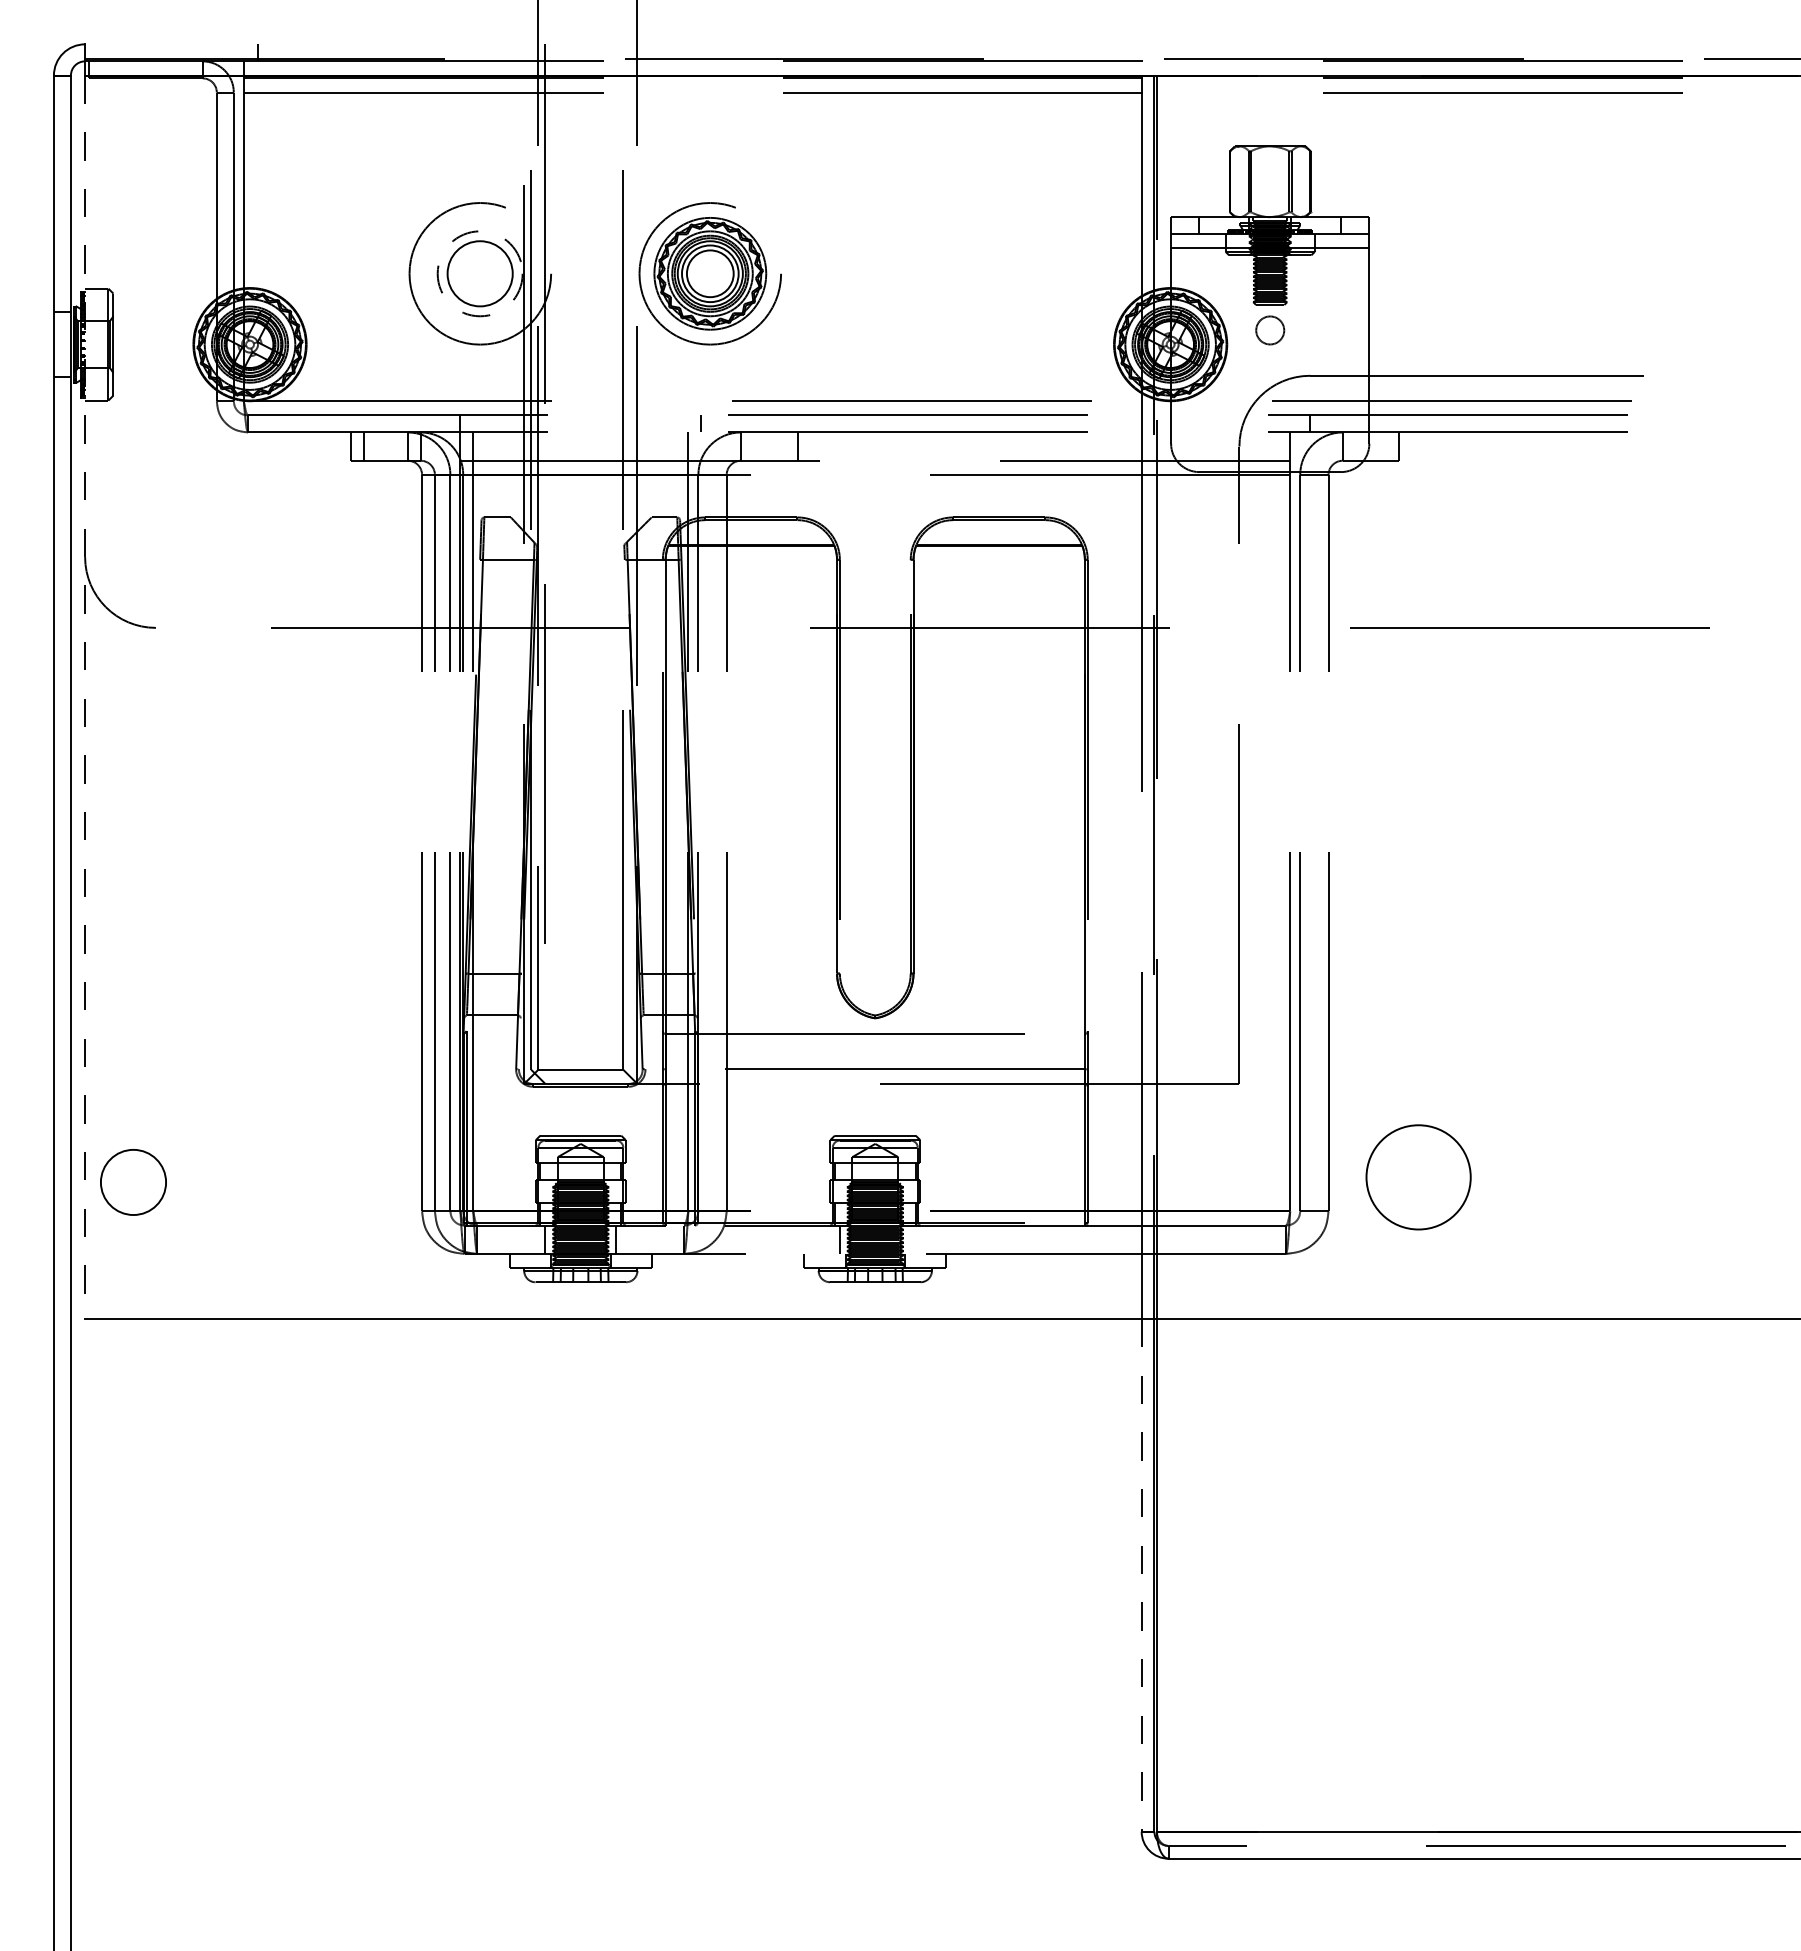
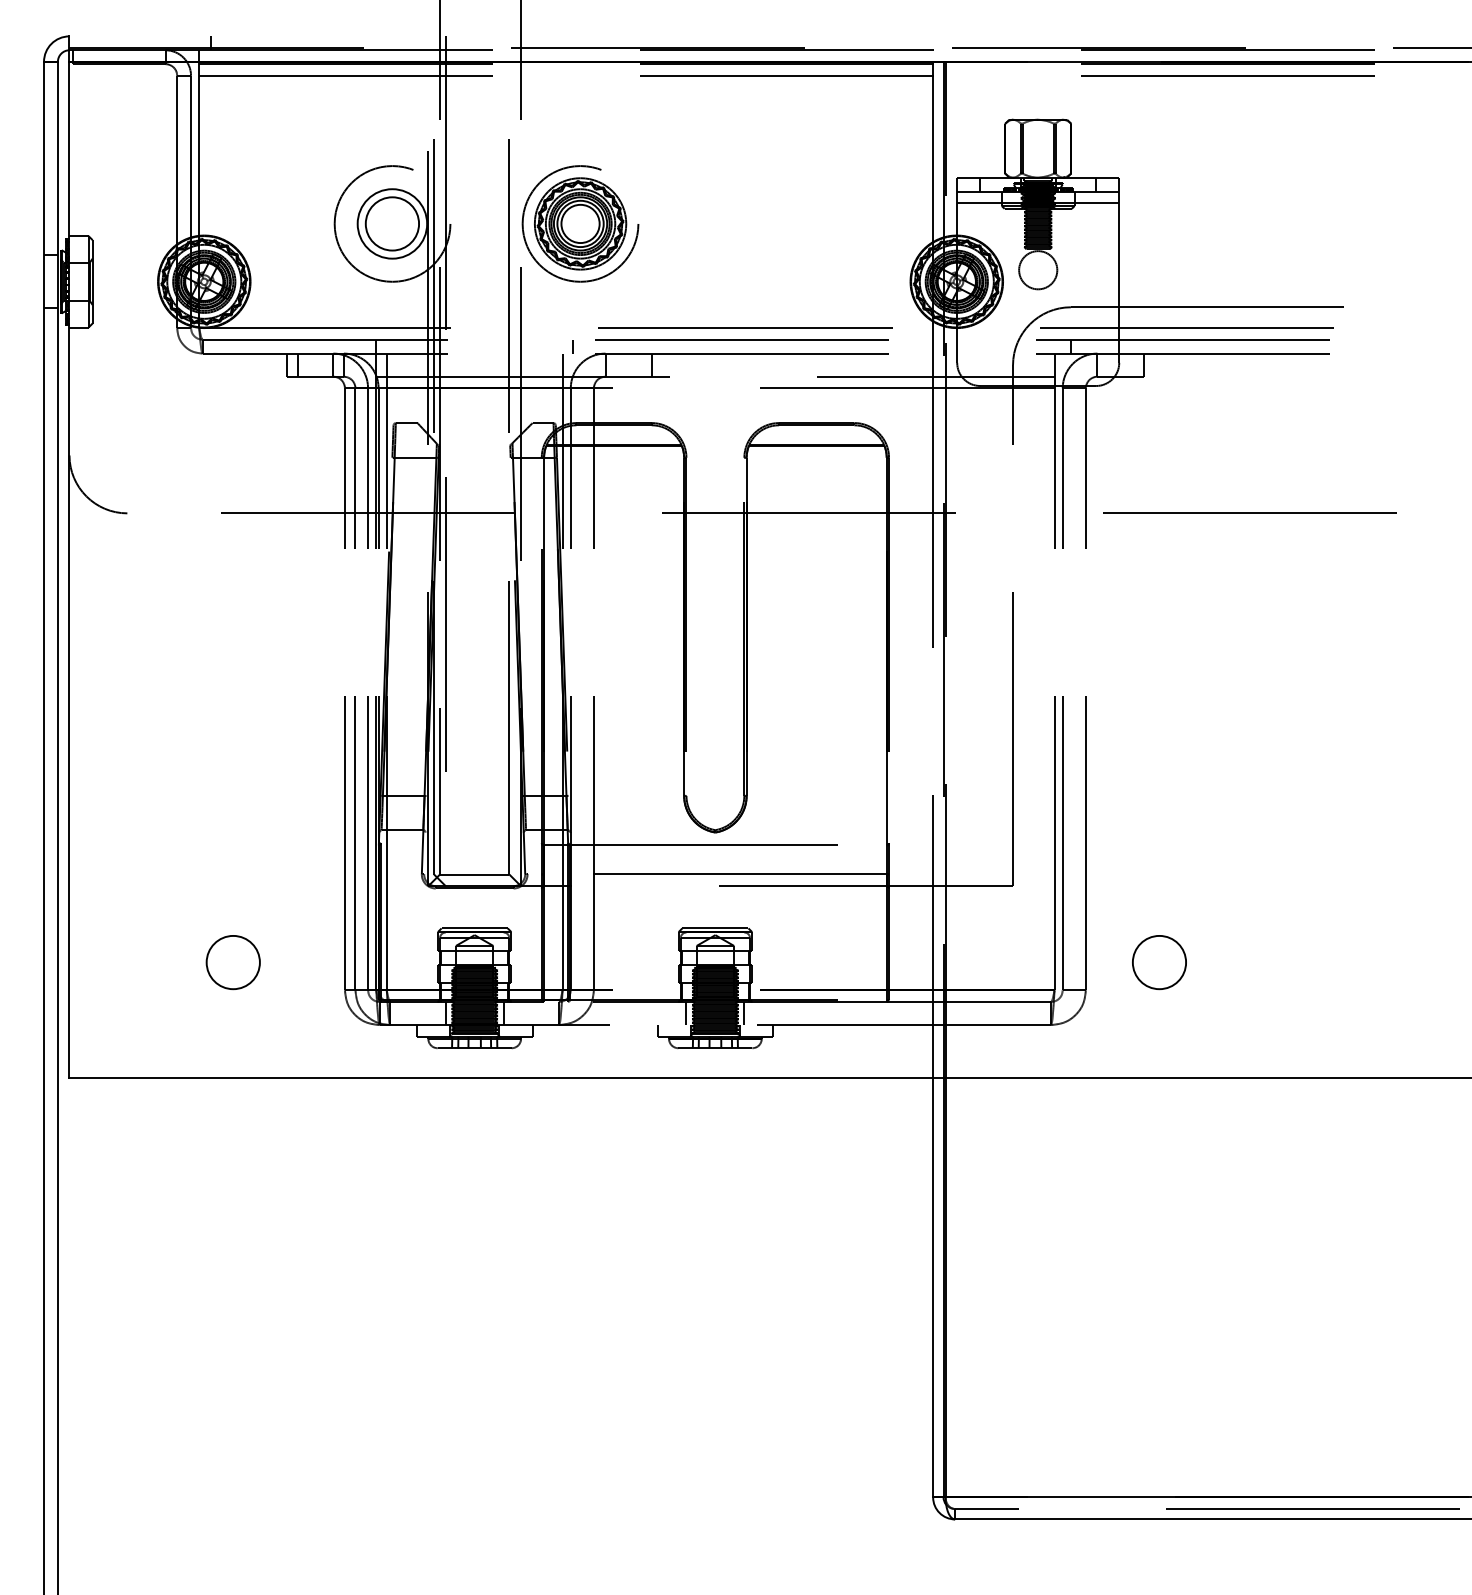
circle: (479, 273) -> (391, 223), dashed -> solid
circle: (1269, 330) -> (1037, 270), size x1.67
line: (85, 697) -> (69, 570), dashed -> solid
circle: (1418, 1177) -> (1159, 962), size x0.62
circle: (133, 1182) -> (233, 962), moved
line: (910, 1239) -> (744, 1013), added
line: (1141, 1575) -> (932, 1287), dashed -> solid

